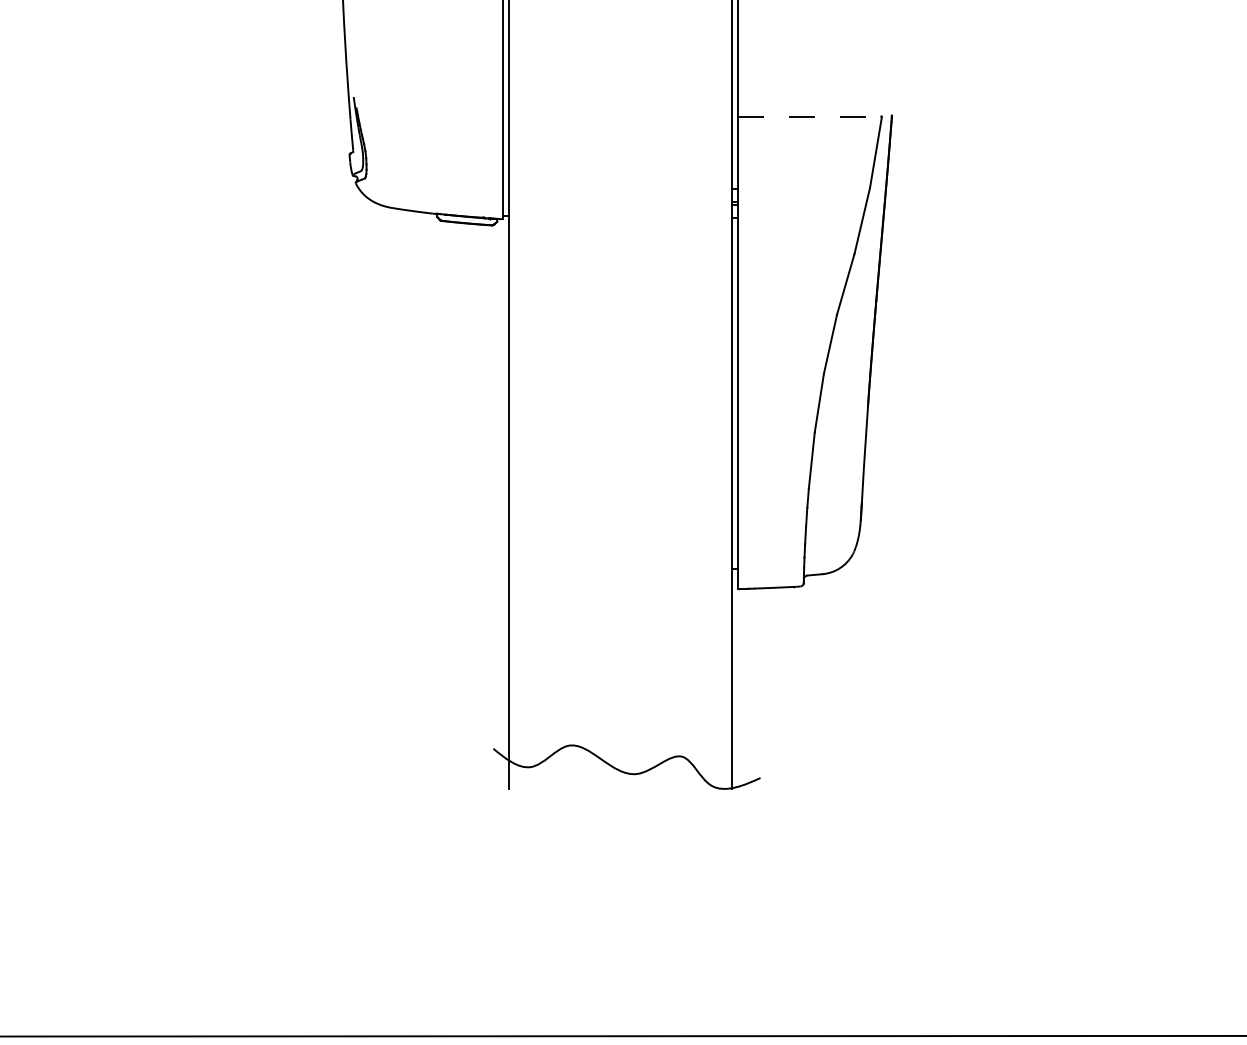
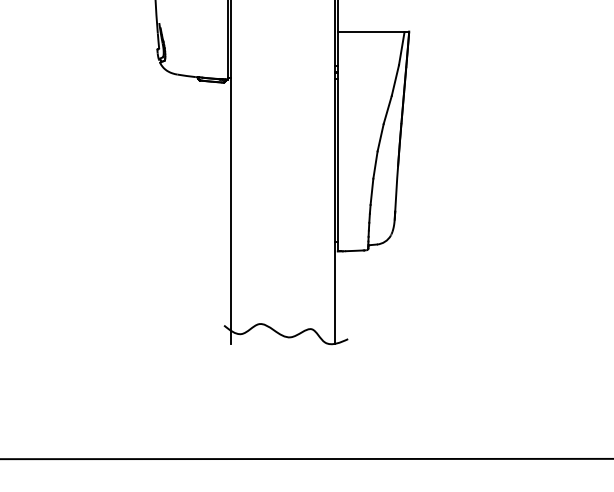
line: (815, 117) -> (373, 32), dashed -> solid

